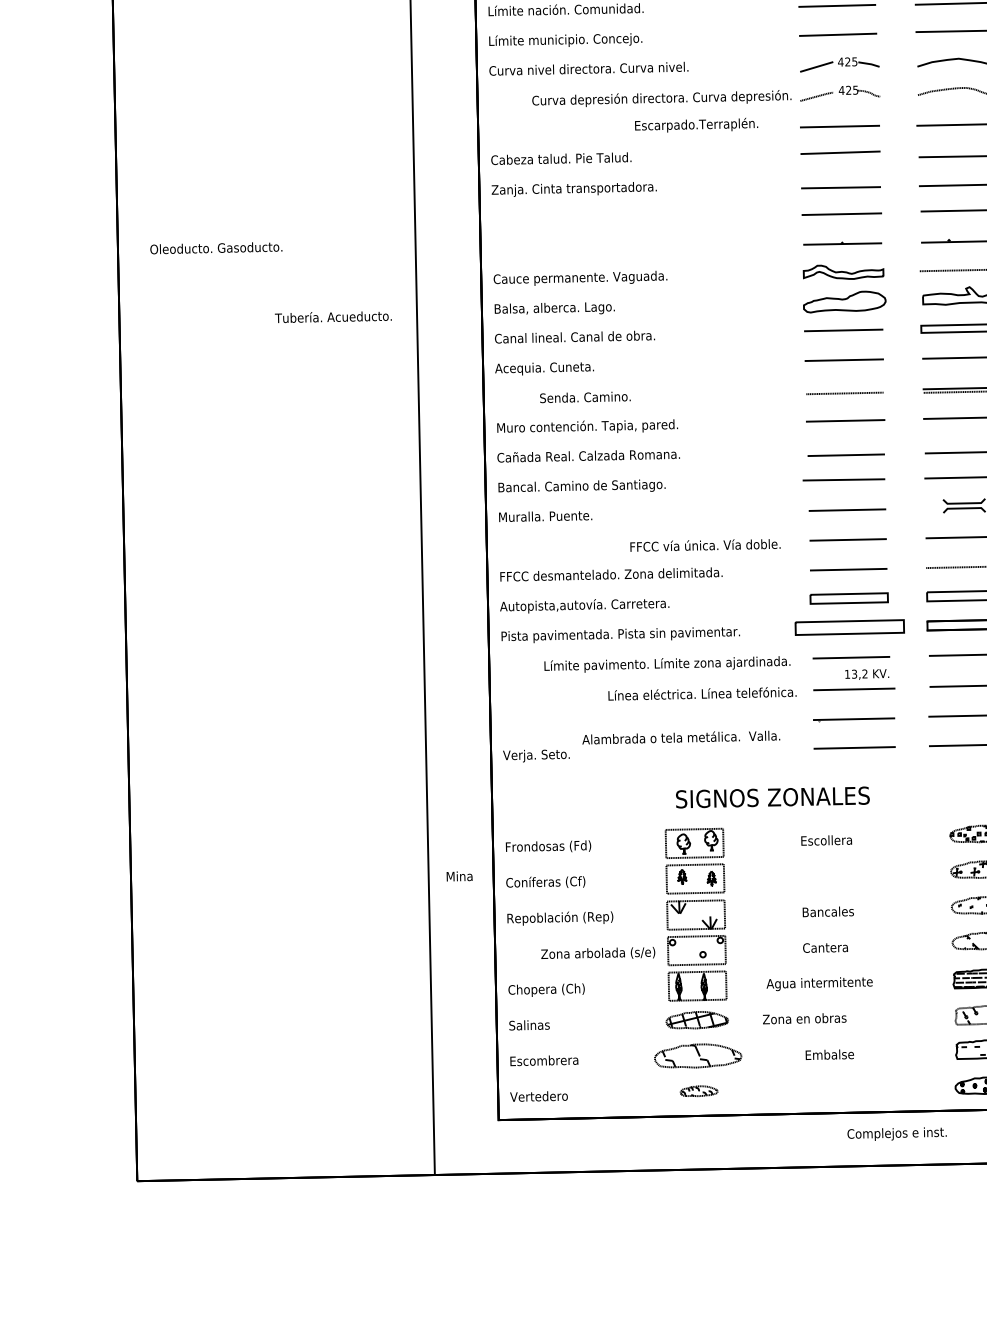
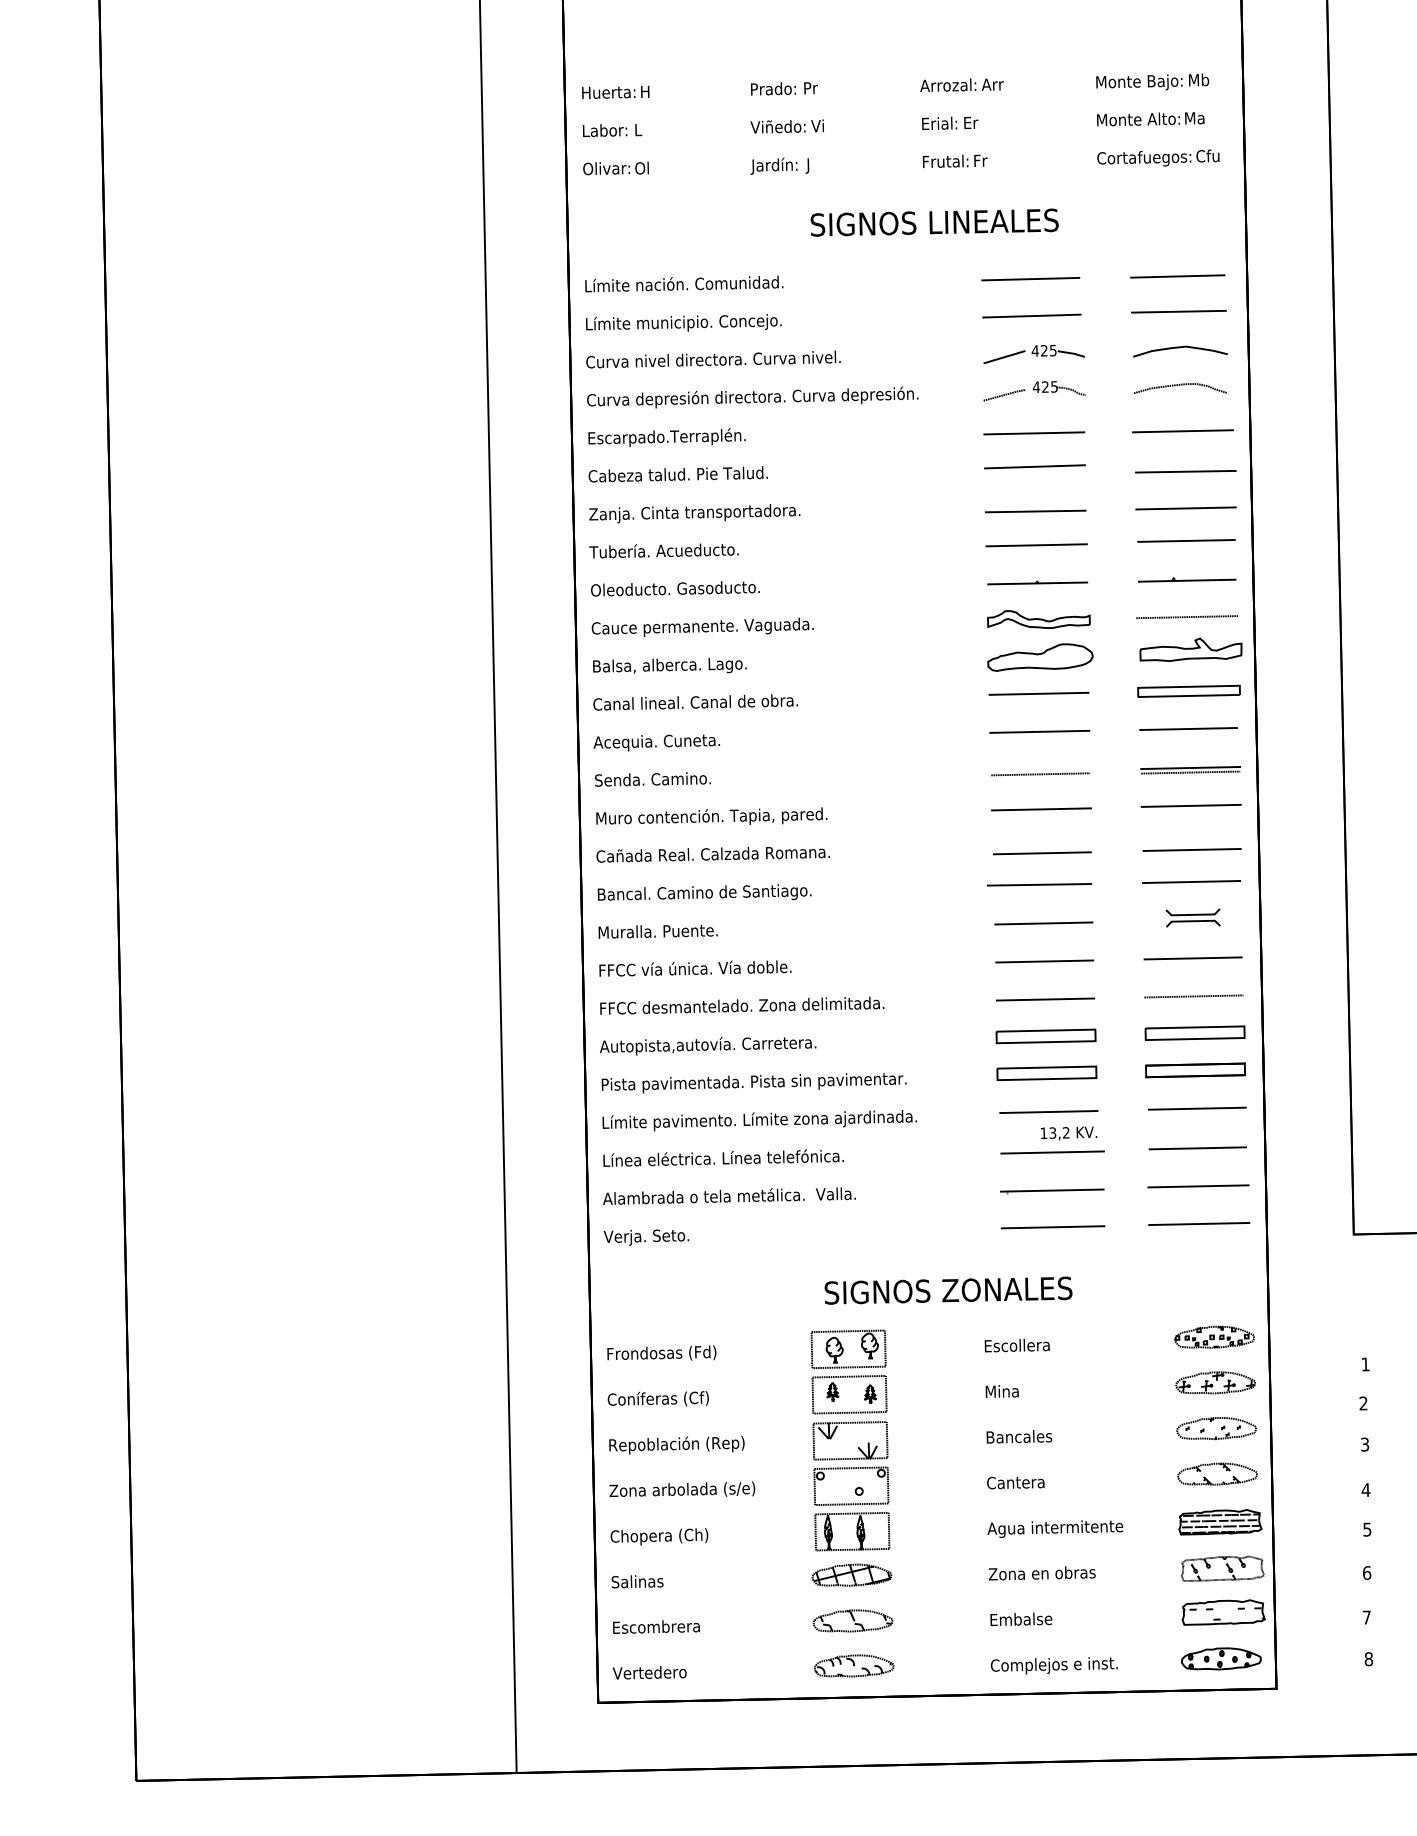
text: (661, 98) -> (752, 397), moved
text: (696, 125) -> (666, 437), moved
text: (216, 248) -> (675, 588), moved
text: (333, 316) -> (663, 550), moved
text: (585, 397) -> (652, 779), moved
text: (705, 545) -> (695, 968), moved
part: (849, 626) -> (1046, 1072), size x0.71
text: (667, 664) -> (759, 1120), moved
text: (702, 693) -> (723, 1157), moved
text: (681, 737) -> (729, 1195), moved
text: (459, 876) -> (1001, 1391), moved
text: (598, 952) -> (682, 1488), moved
text: (819, 983) -> (1055, 1528), moved
text: (804, 1018) -> (1041, 1573), moved
part: (697, 1055) -> (852, 1620), size x0.71
part: (699, 1090) -> (854, 1665), size x1.67
text: (896, 1133) -> (1053, 1665), moved

